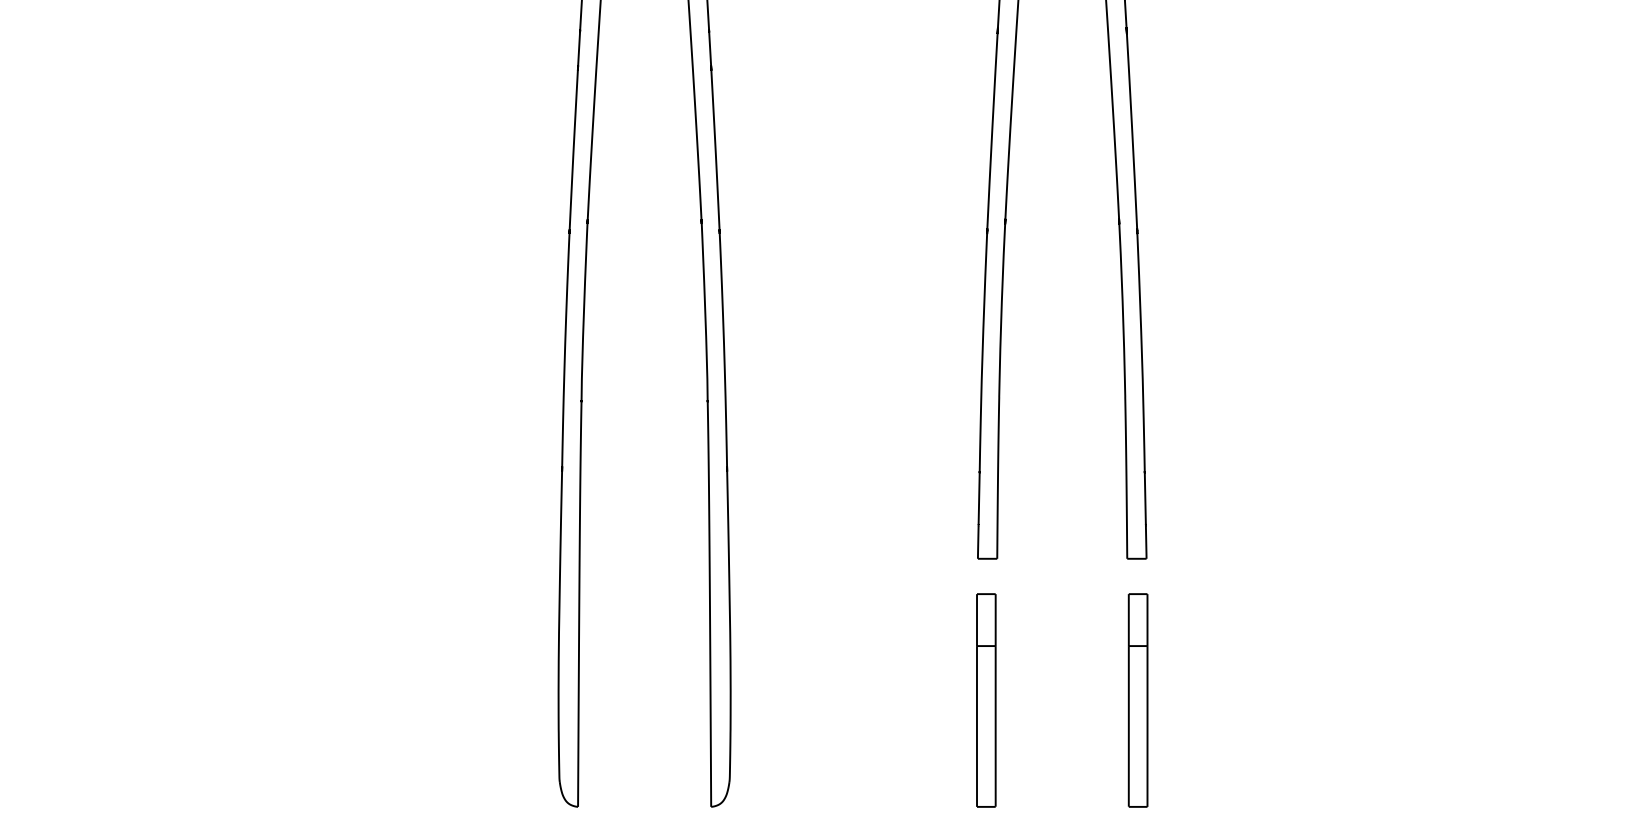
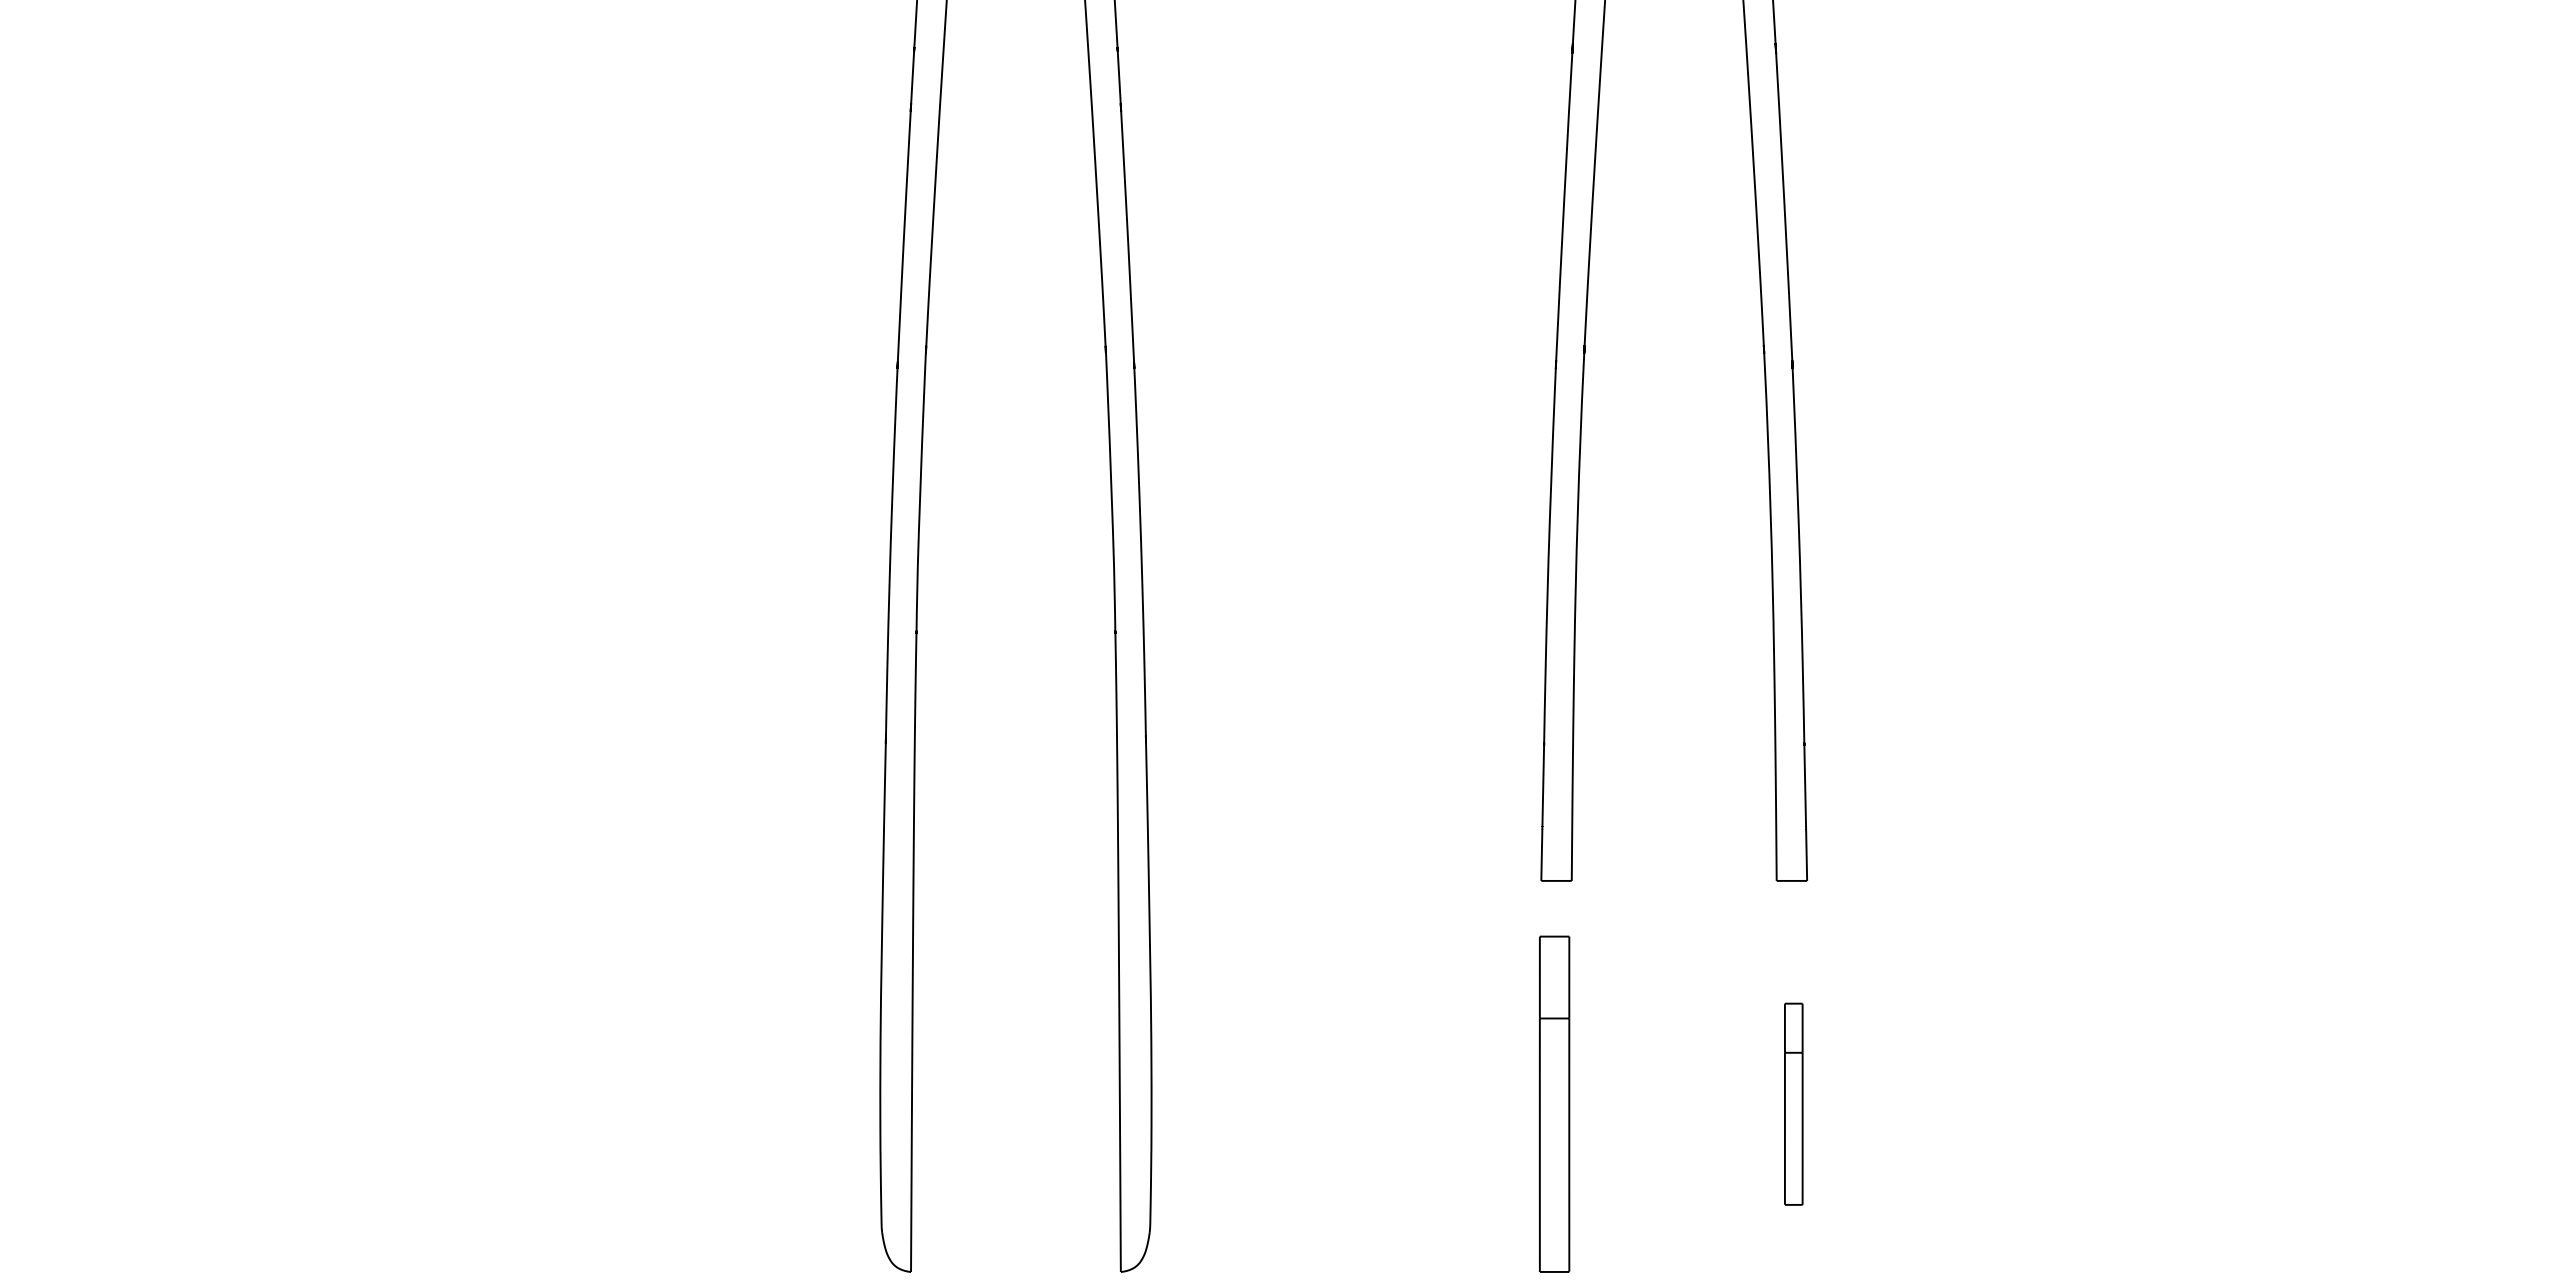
part: (1137, 700) -> (1792, 1104), size x0.6

